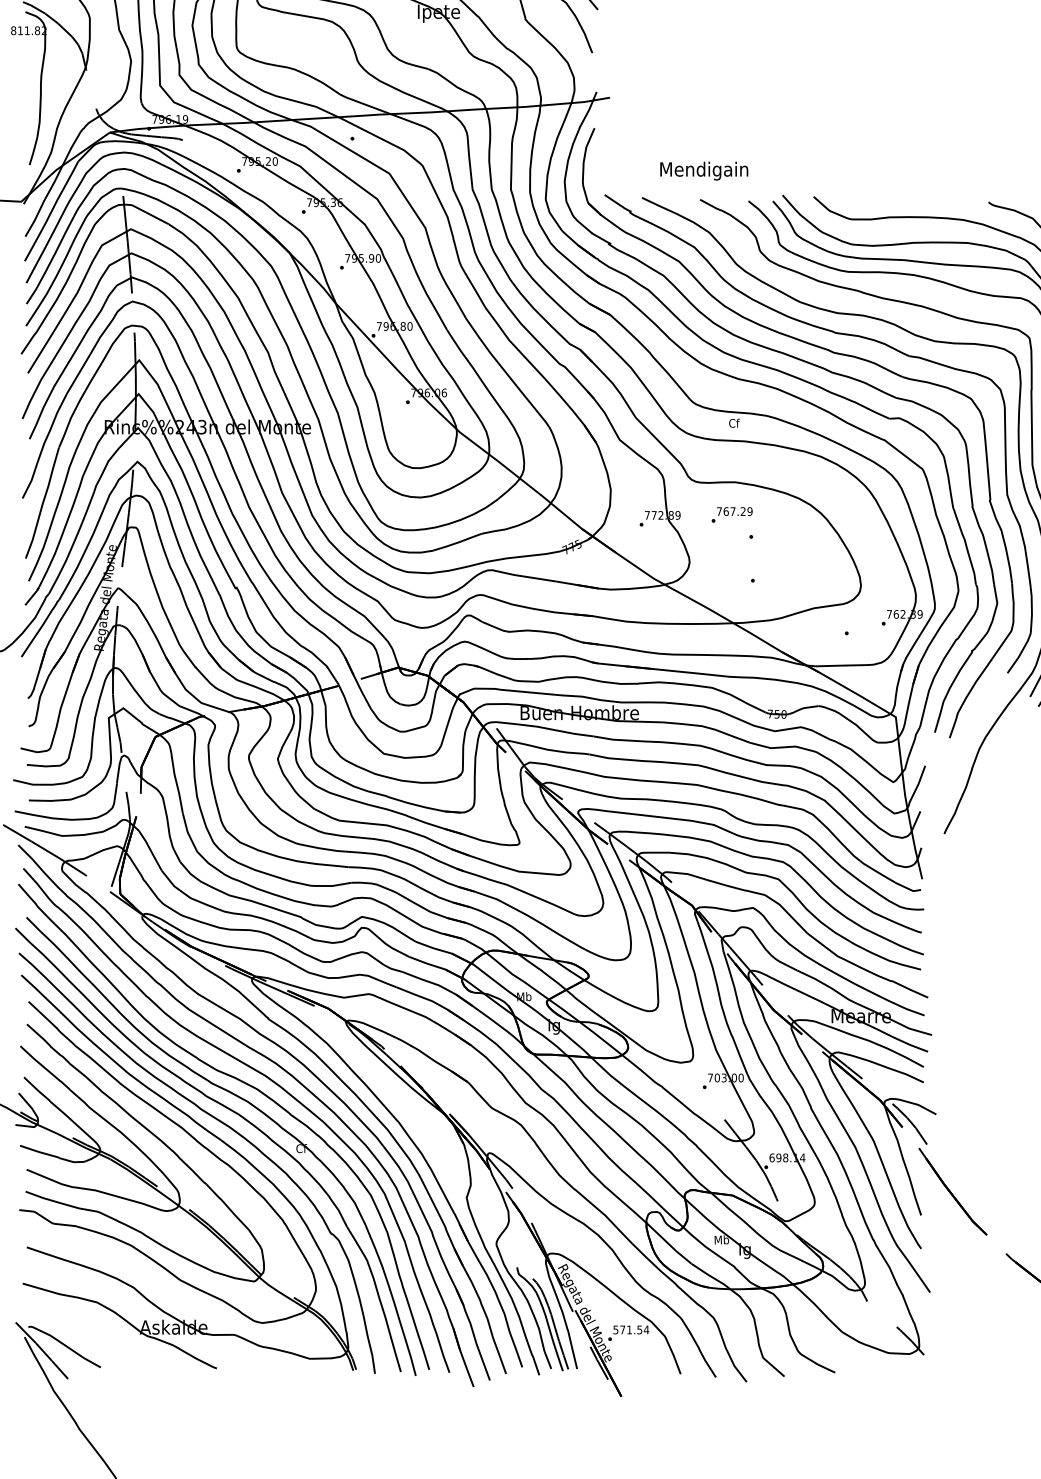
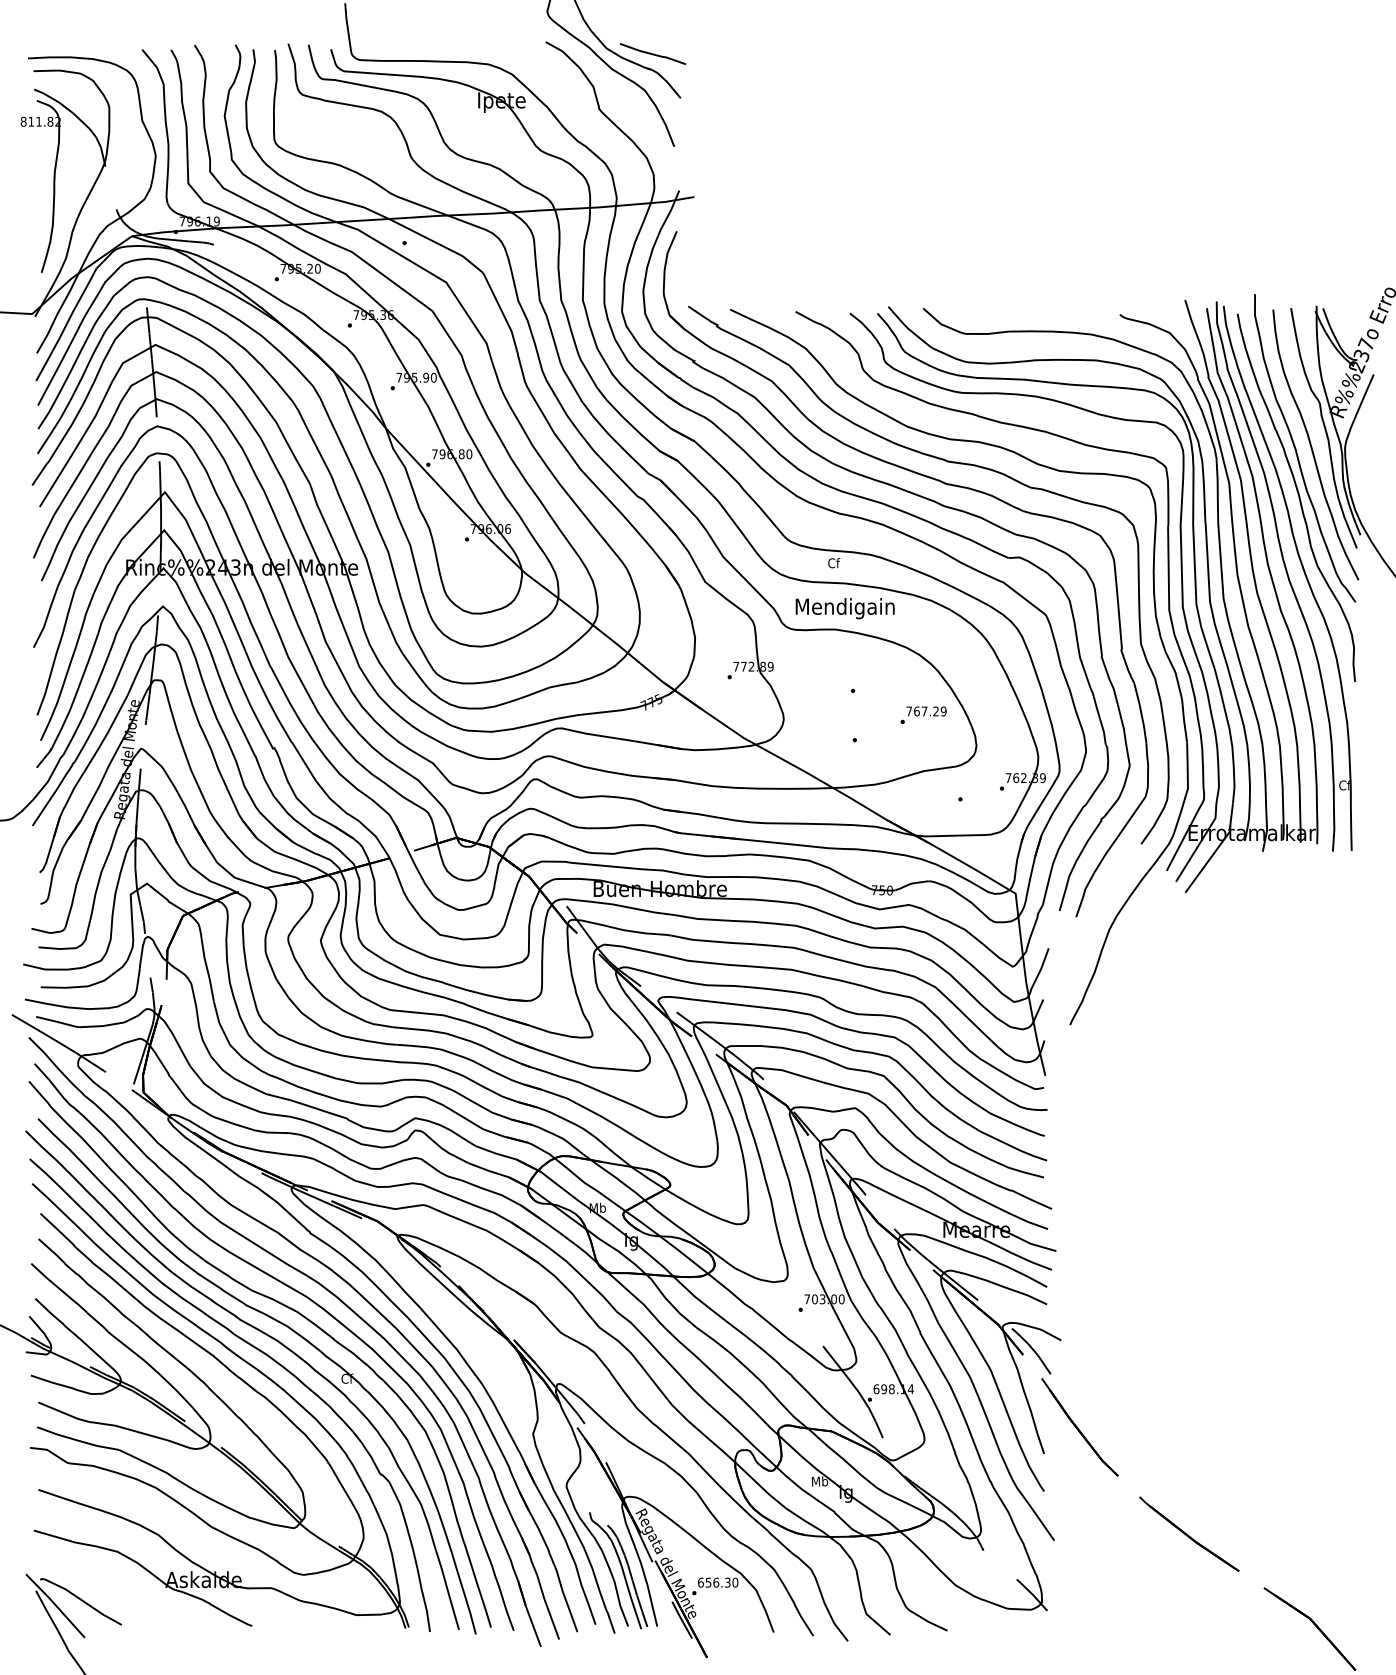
text: (703, 171) -> (844, 608), moved
text: (732, 514) -> (923, 714), moved
text: (631, 1329) -> (718, 1582), 571.54 -> 656.30

